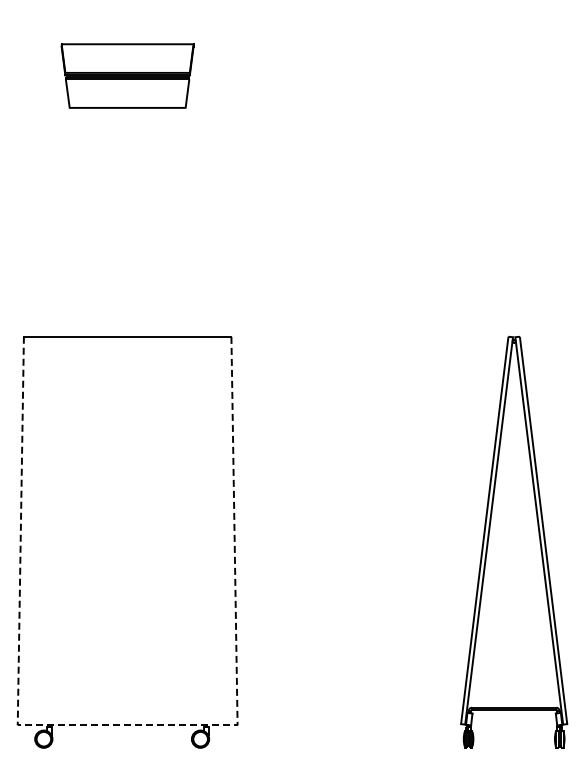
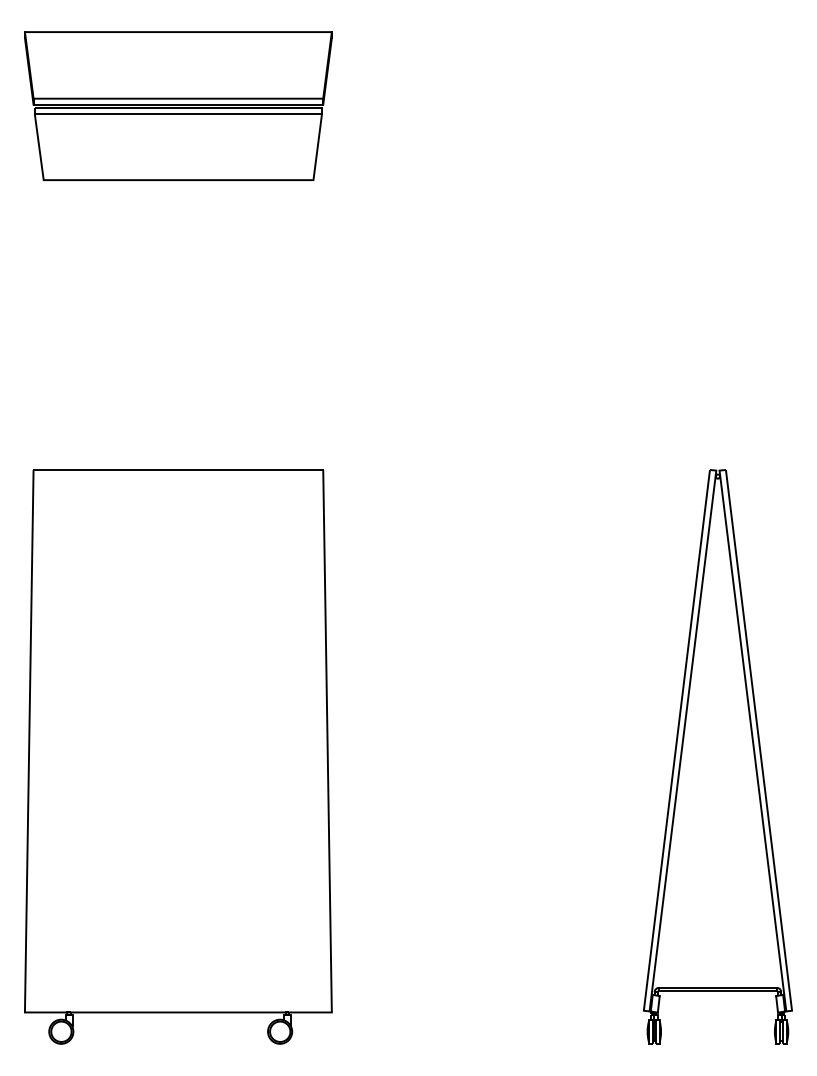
part: (127, 75) -> (178, 105), size x1.67
line: (127, 725) -> (178, 1012), dashed -> solid

